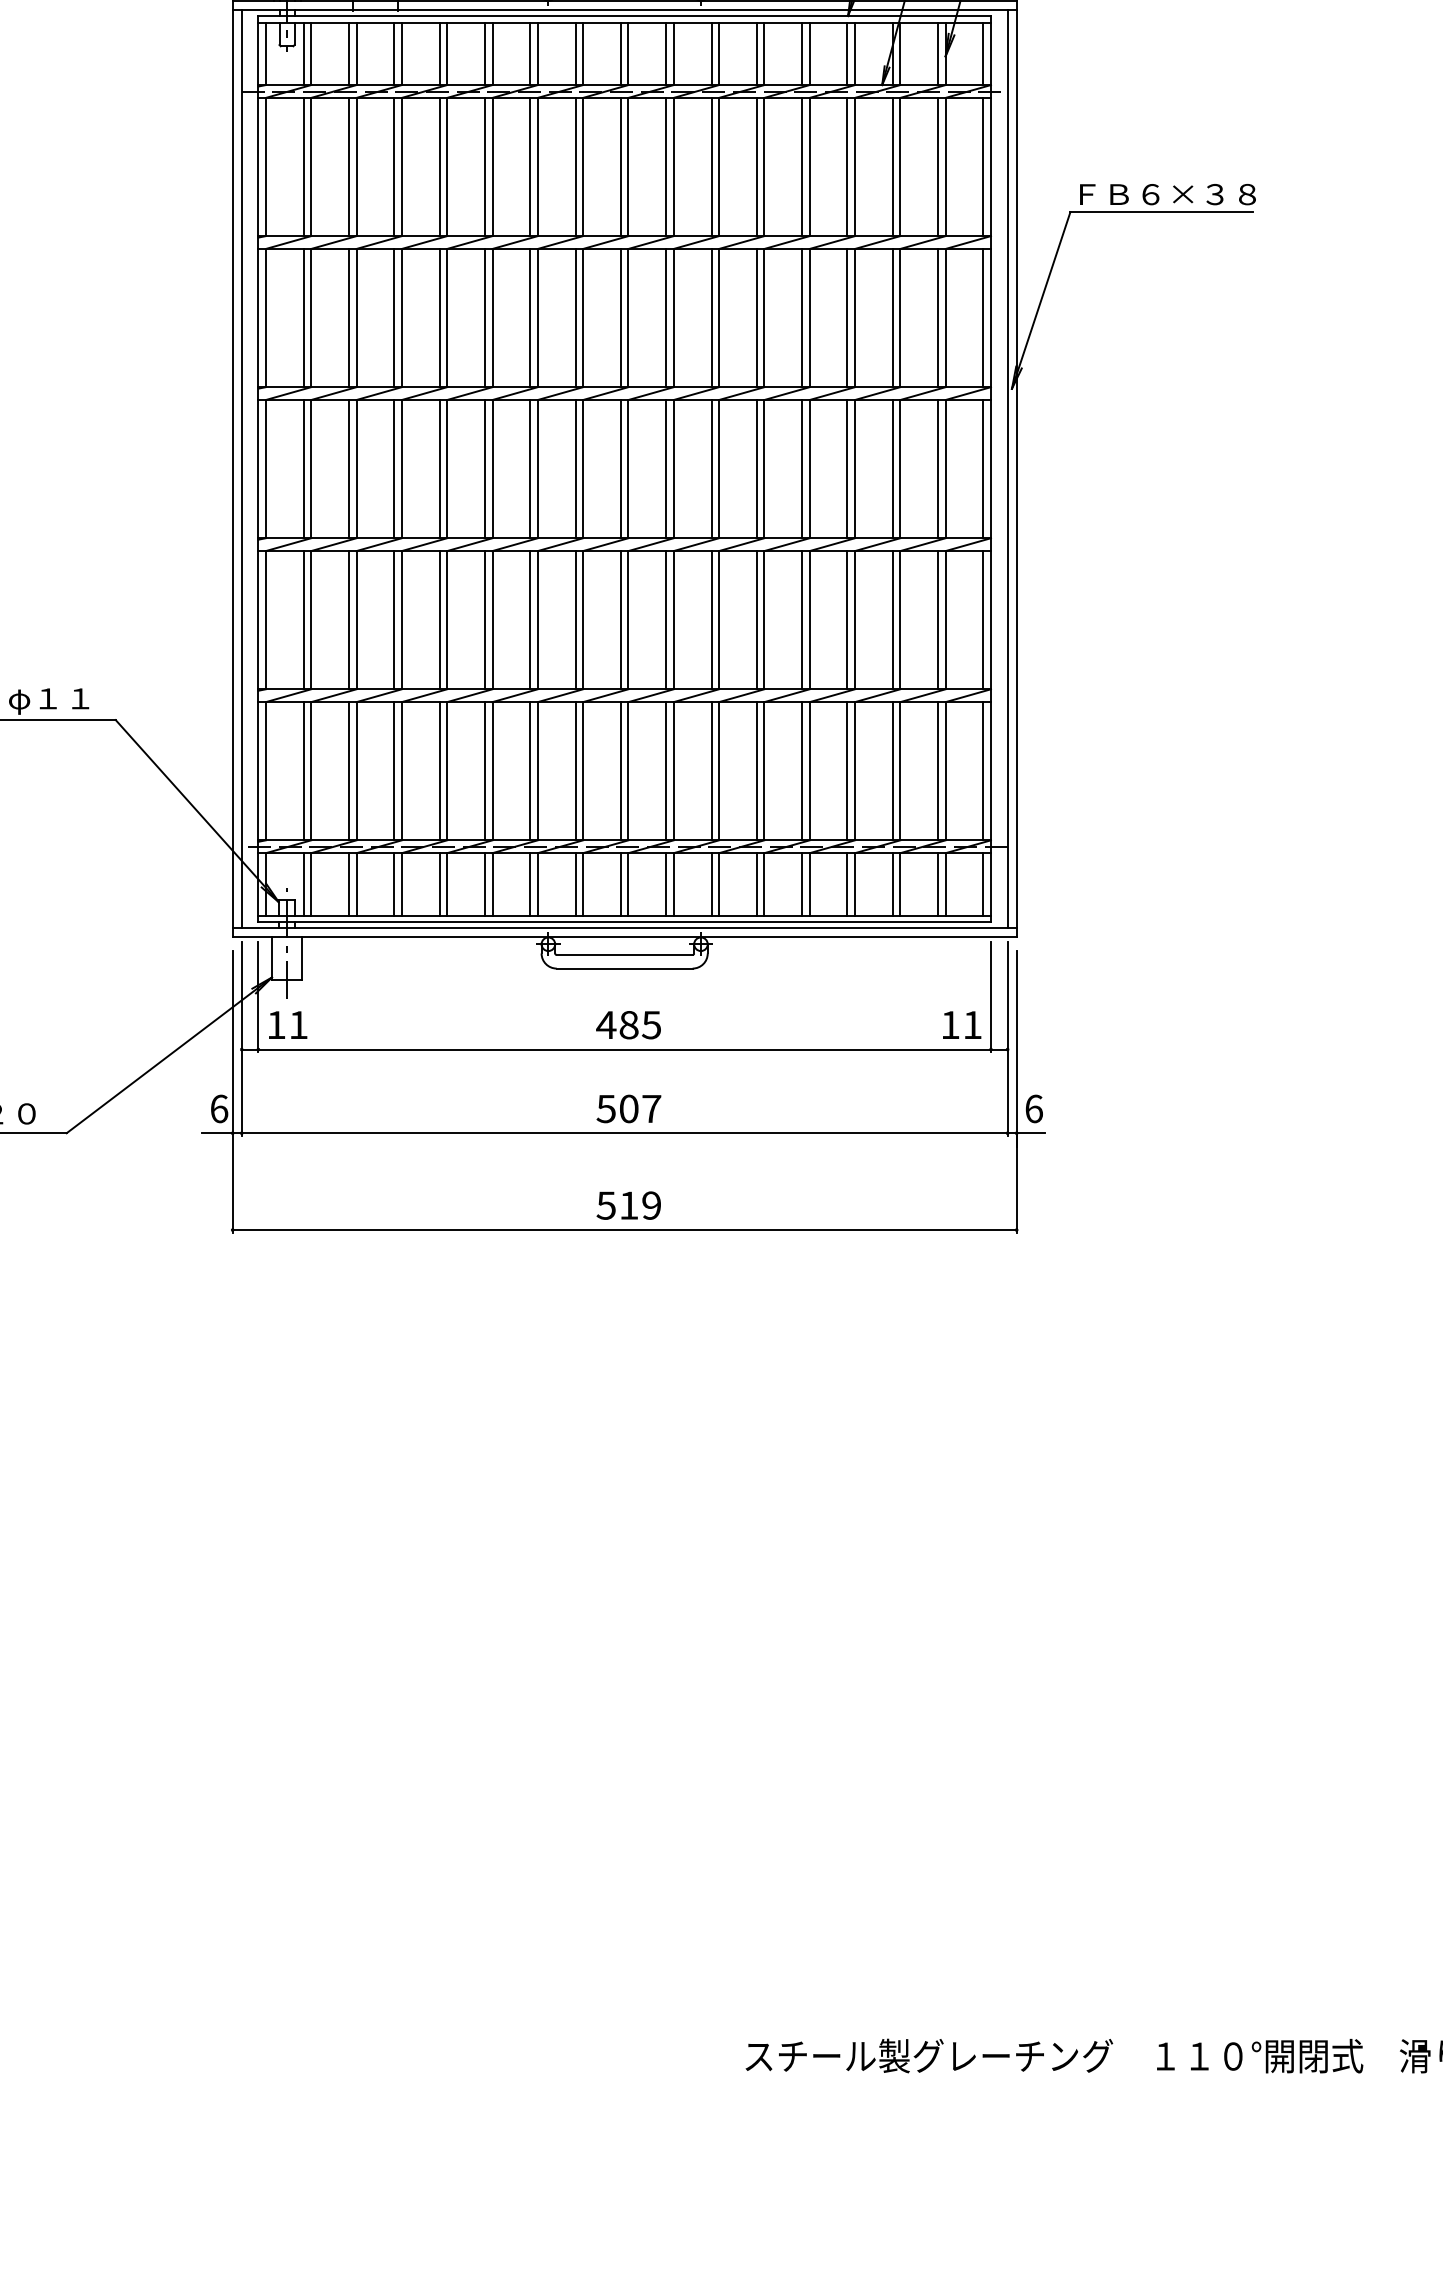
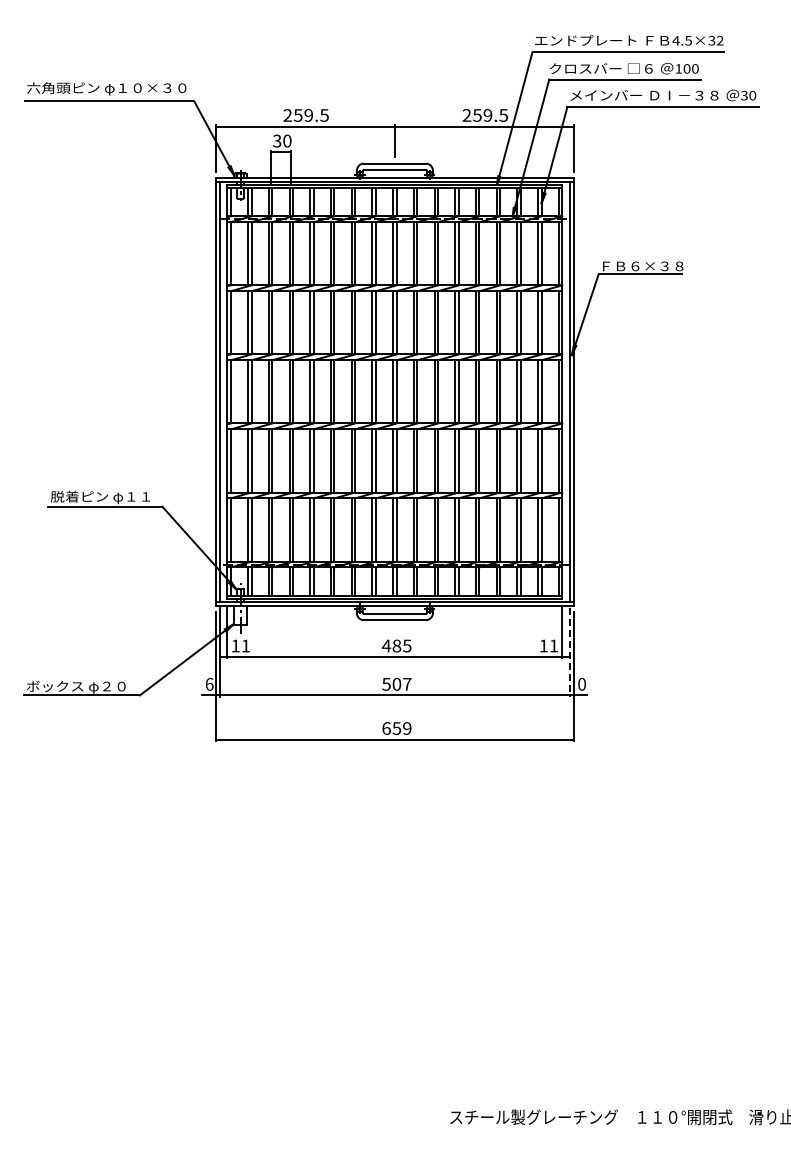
line: (1006, 1039) -> (569, 652), solid -> dashed
text: (1035, 1107) -> (582, 683), 6 -> 0
text: (617, 1205) -> (391, 728), 519 -> 659

